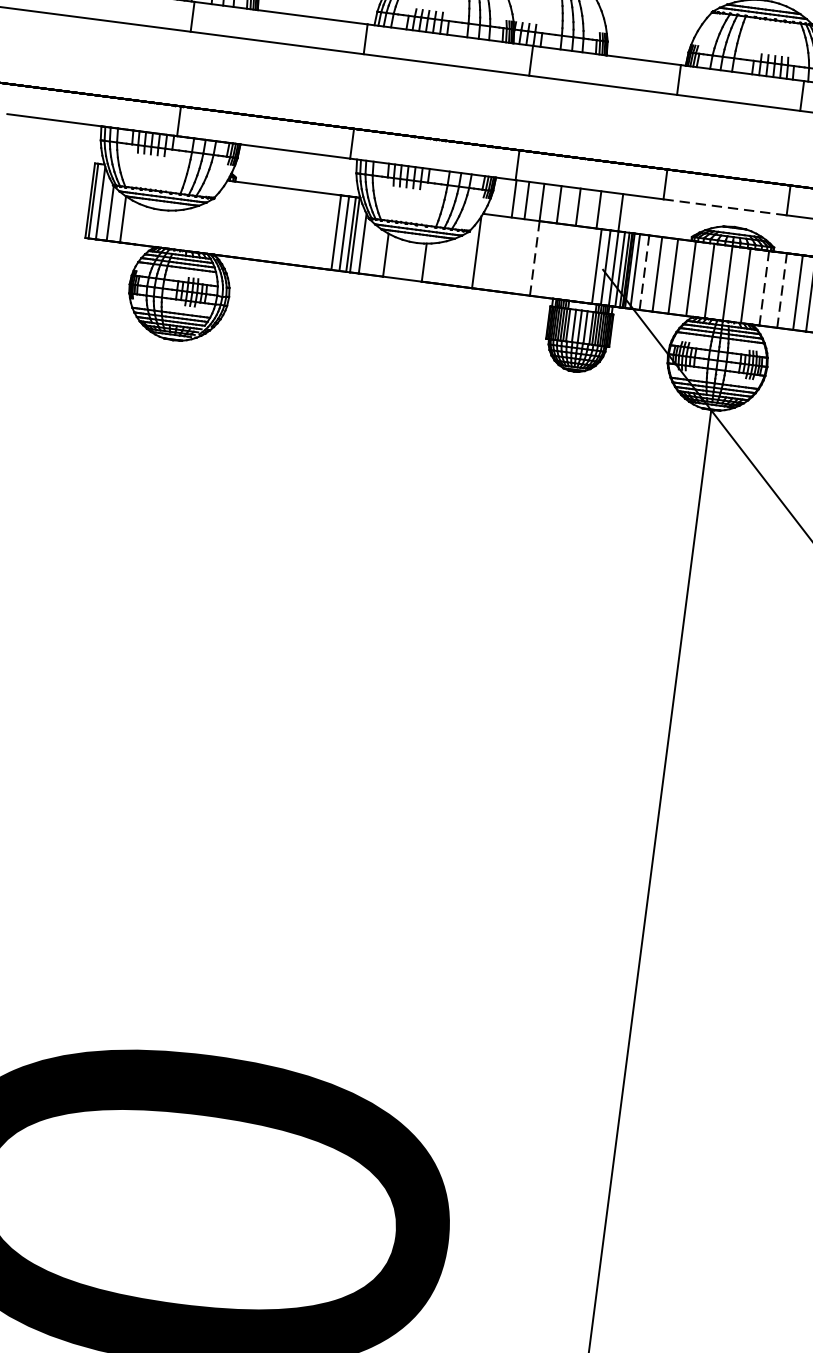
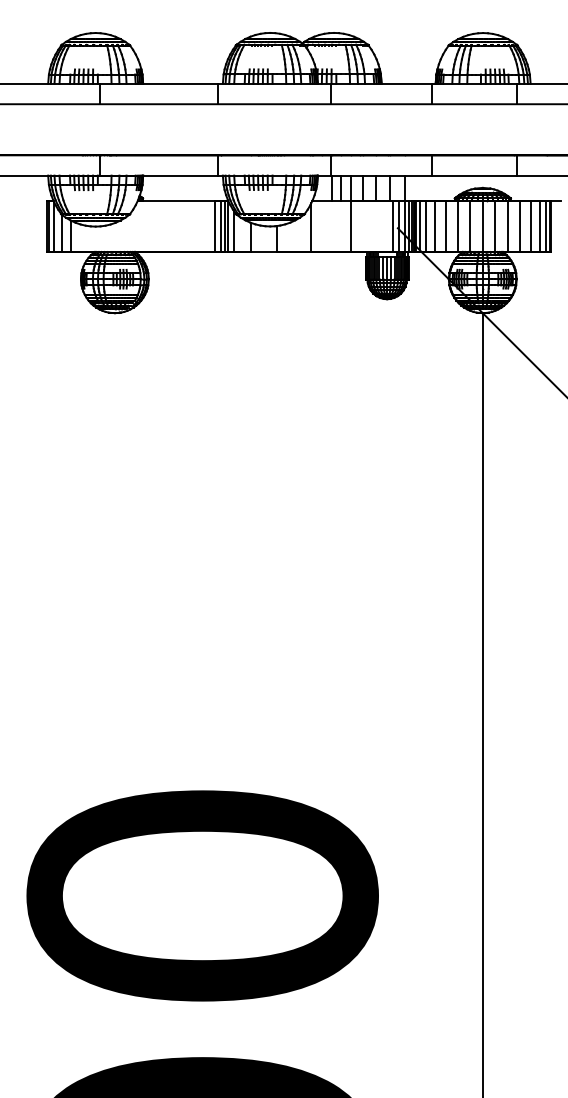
line: (725, 207) -> (474, 175), dashed -> solid
line: (534, 258) -> (350, 226), dashed -> solid
line: (643, 272) -> (425, 226), dashed -> solid
line: (763, 288) -> (507, 226), dashed -> solid
line: (782, 290) -> (520, 226), dashed -> solid

